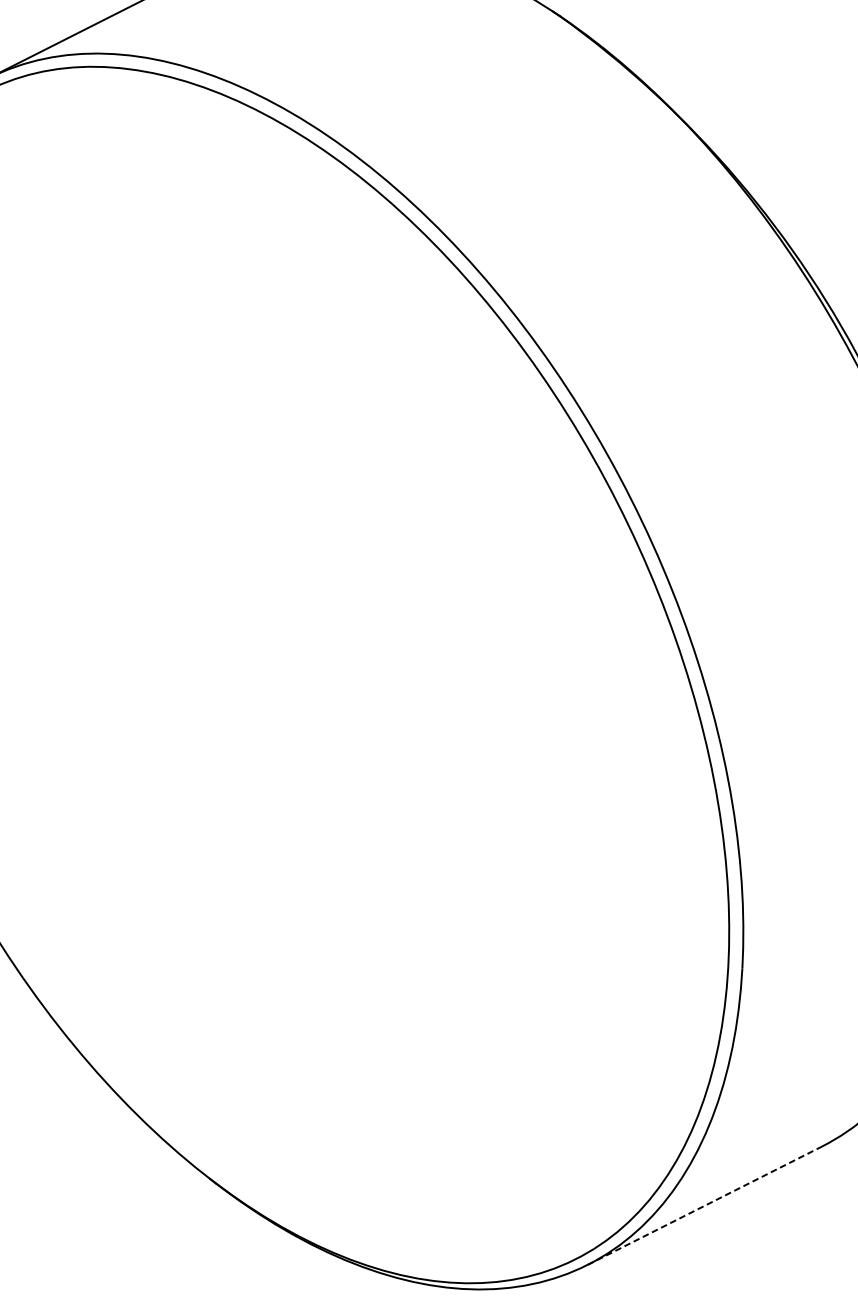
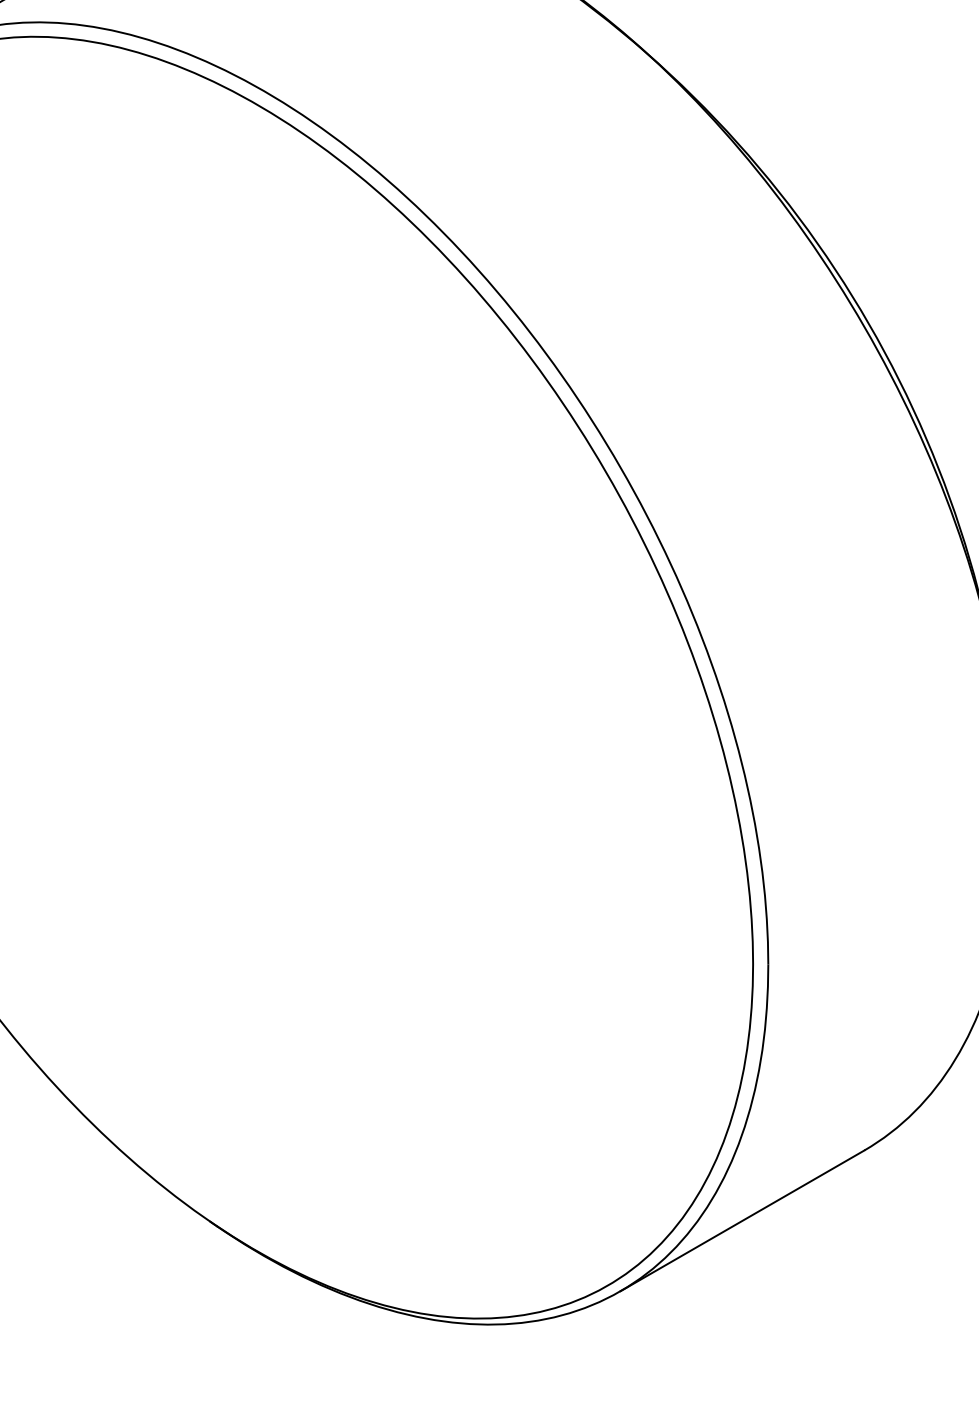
line: (705, 1205) -> (742, 1220), dashed -> solid

